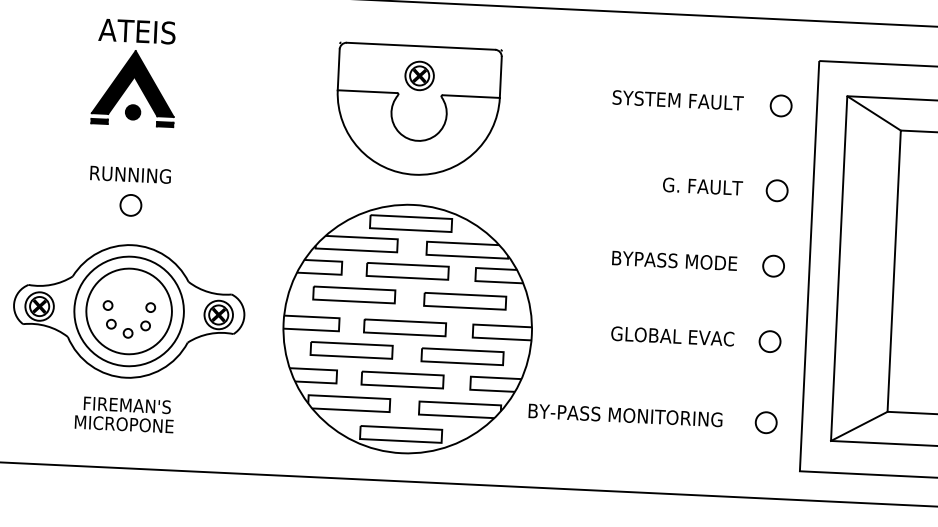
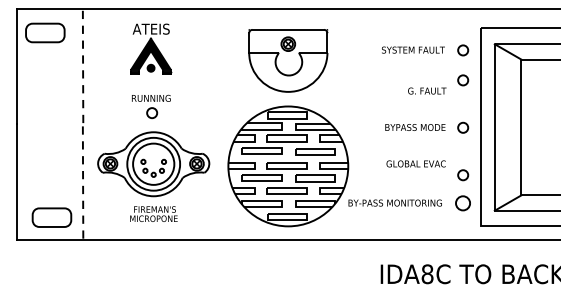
circle: (777, 191) -> (463, 80), moved
circle: (770, 342) -> (463, 175), moved
circle: (766, 422) -> (463, 203), size x1.4

